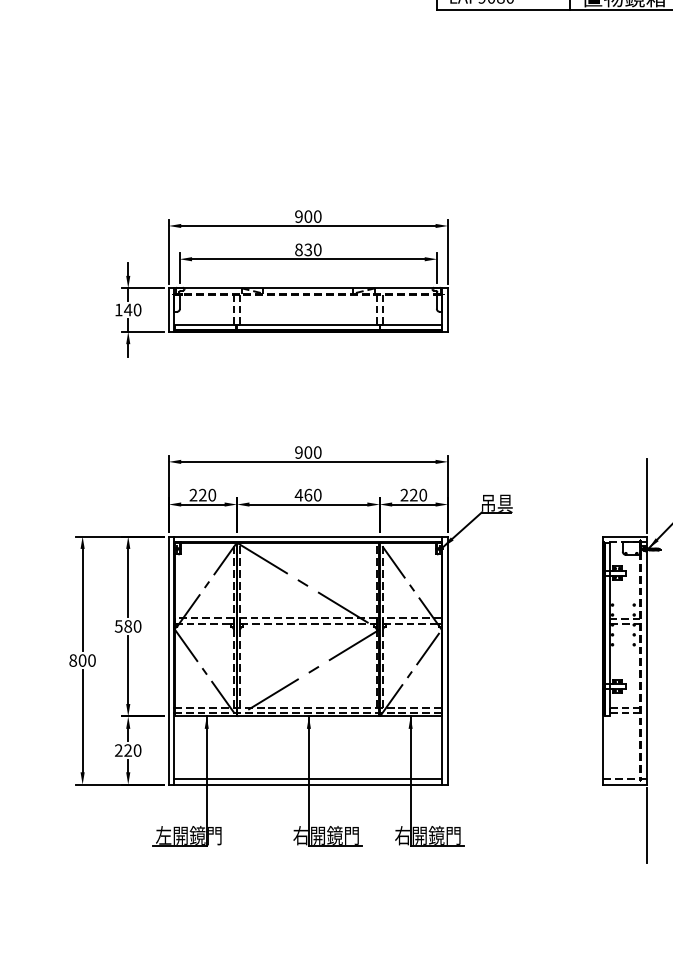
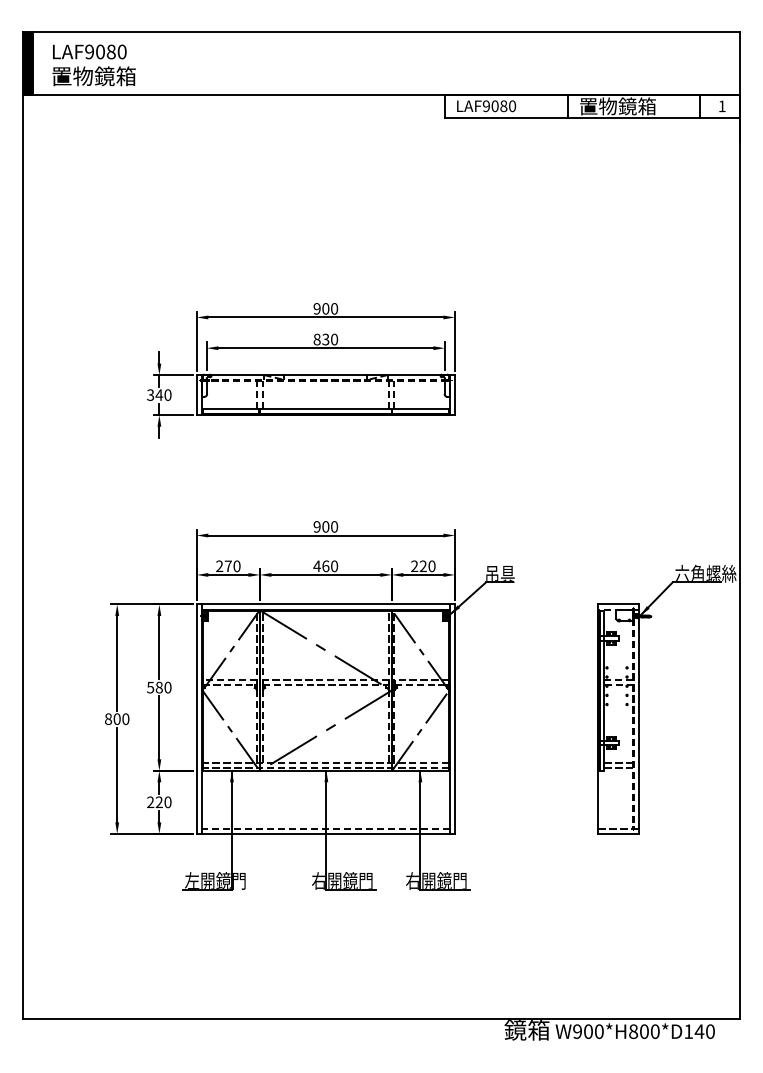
text: (118, 309) -> (150, 394), 140 -> 340
text: (201, 494) -> (227, 565), 220 -> 270
line: (646, 495) -> (638, 566), removed
line: (307, 778) -> (325, 828), solid -> dashed
line: (646, 824) -> (638, 870), removed

